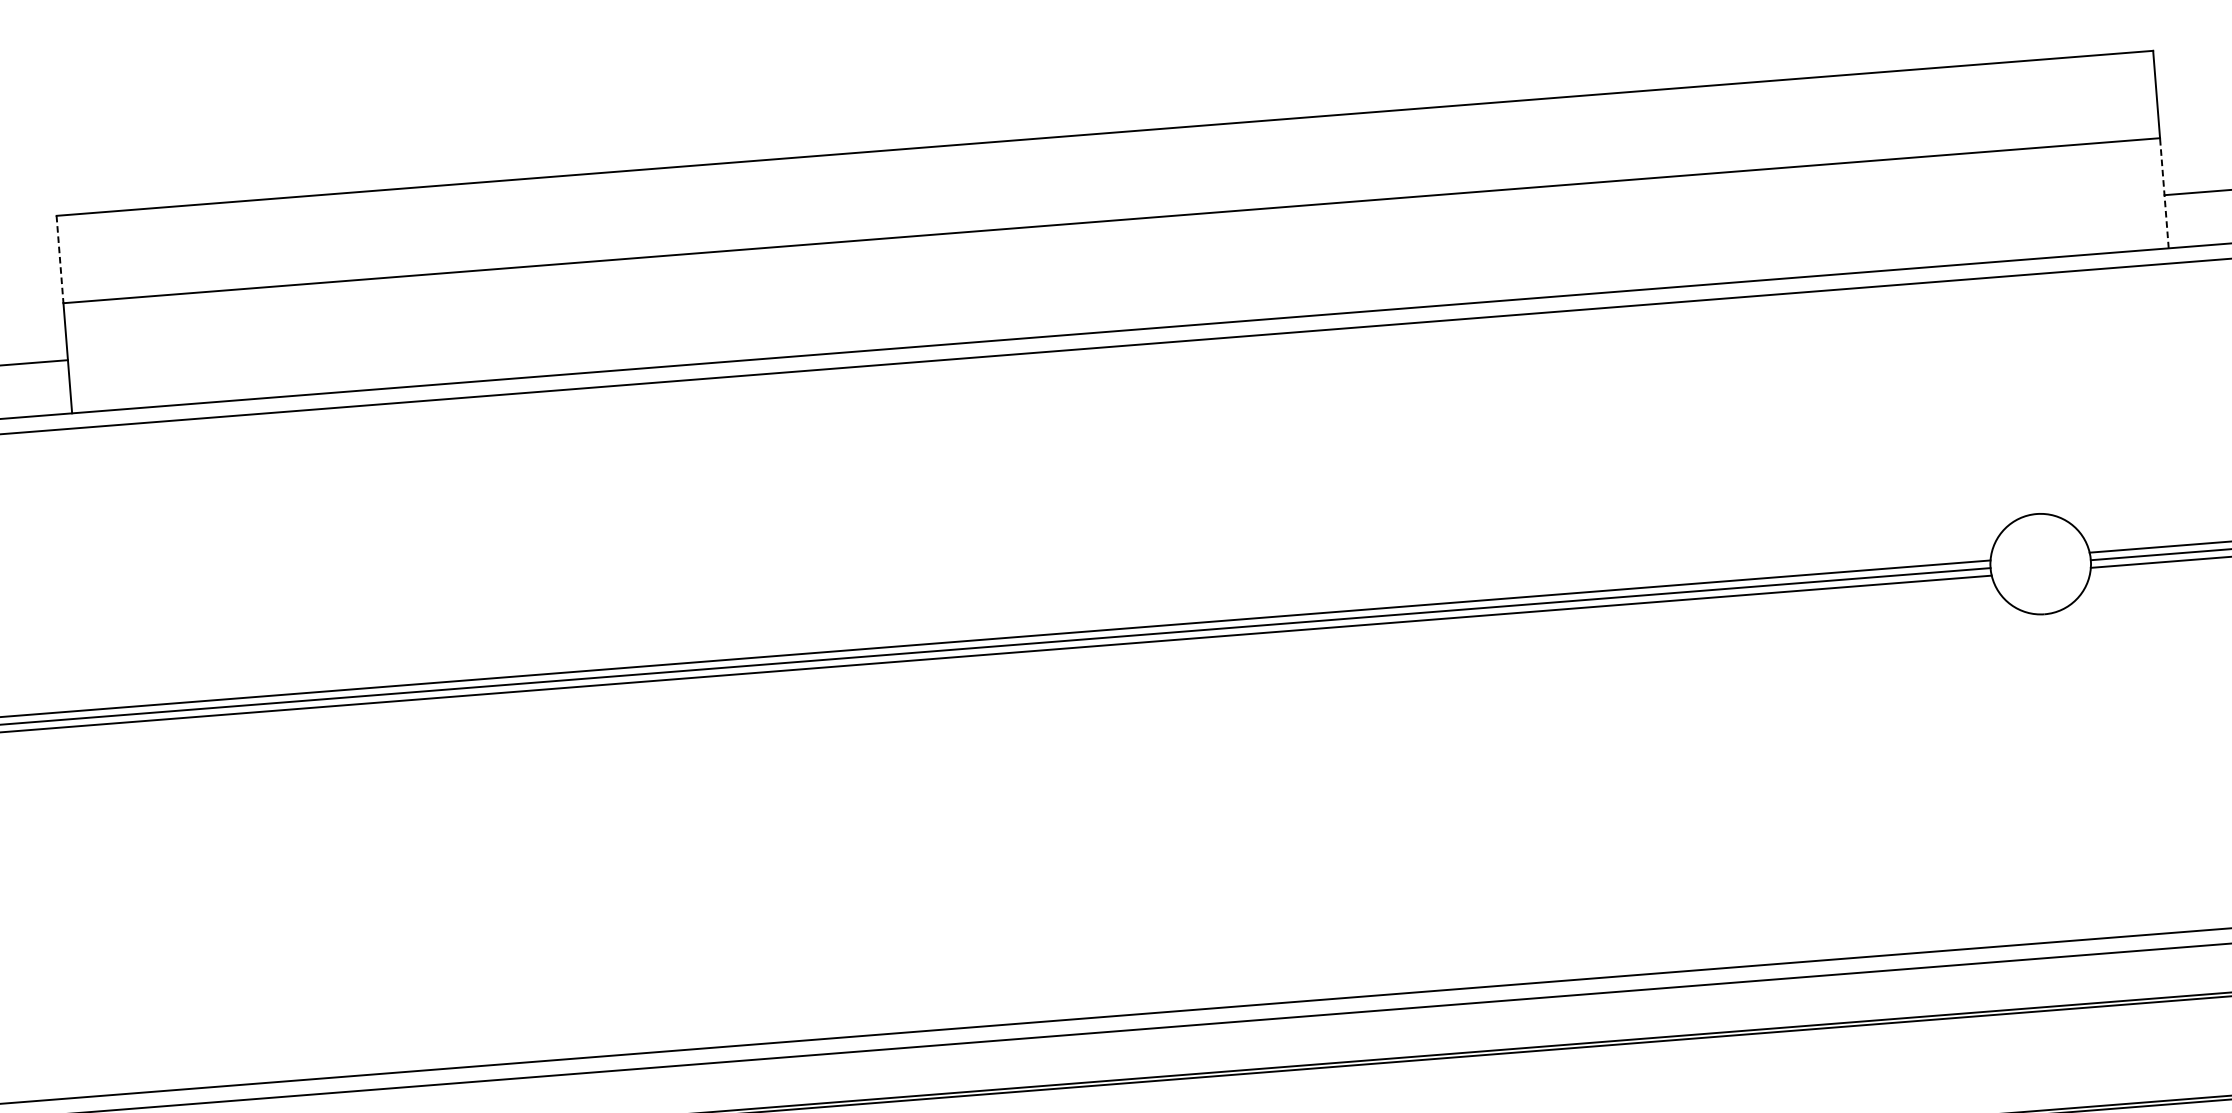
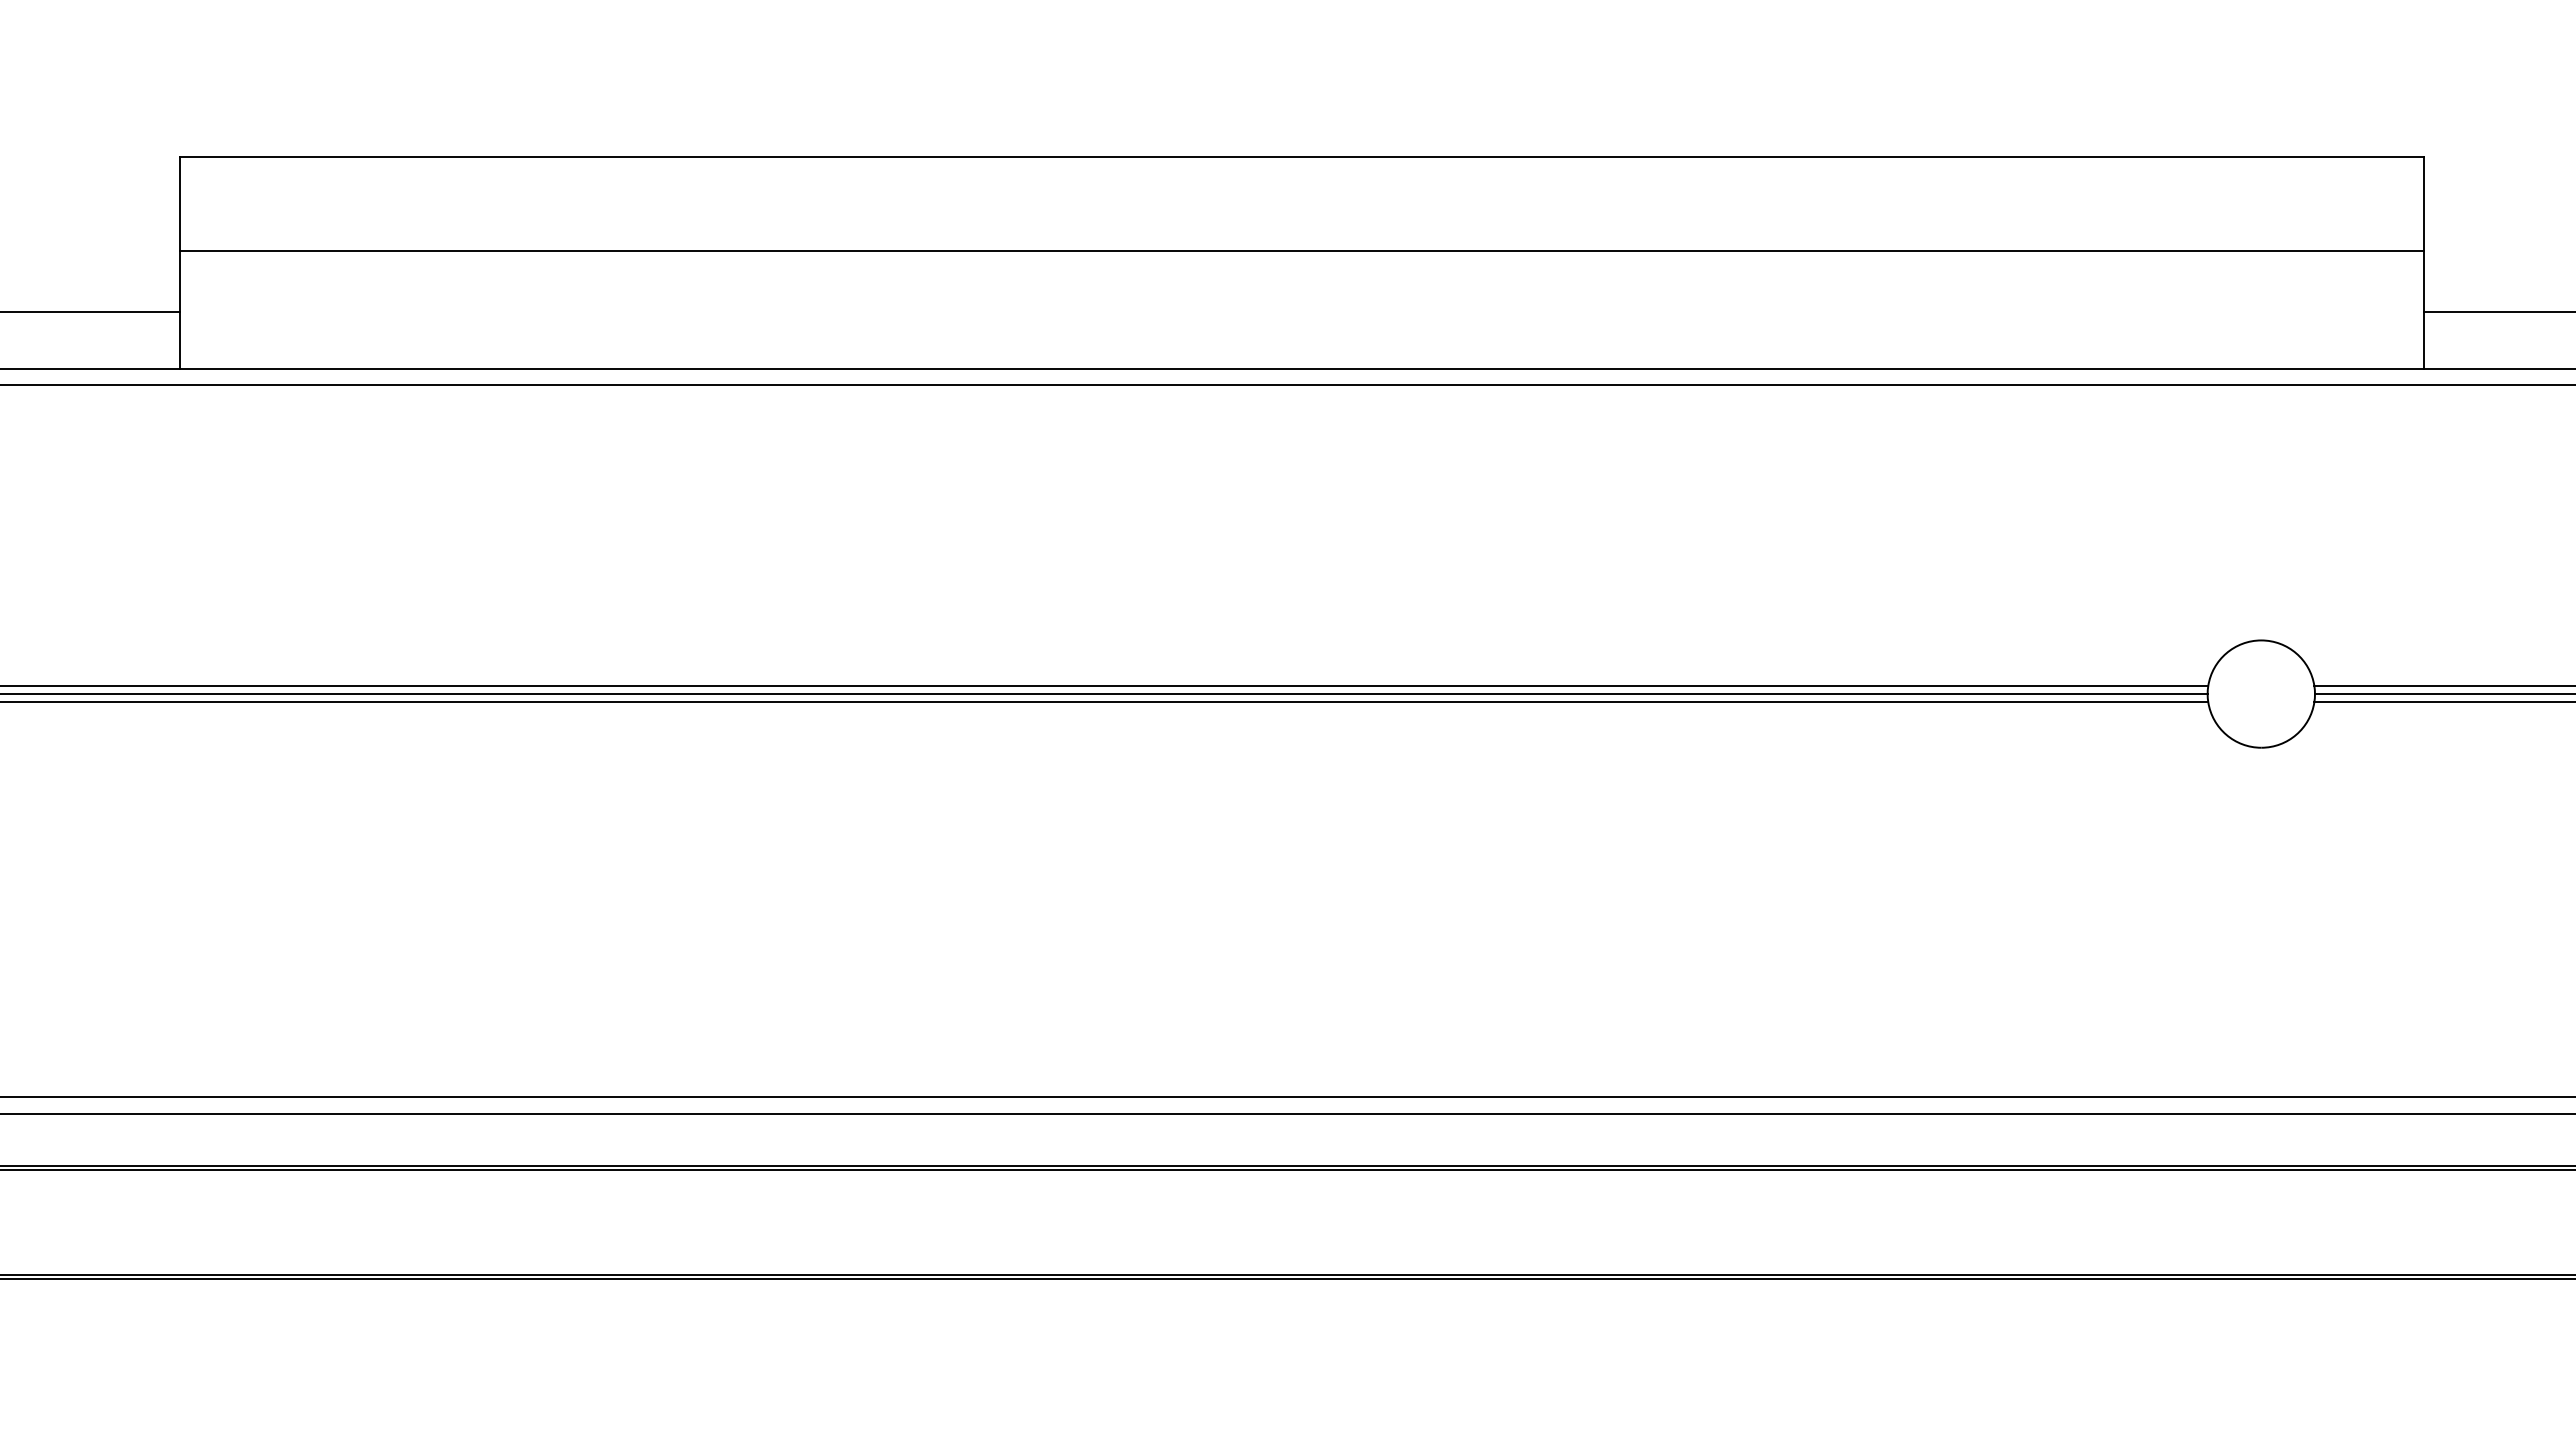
line: (2163, 192) -> (2423, 309), dashed -> solid
line: (59, 259) -> (179, 204), dashed -> solid

